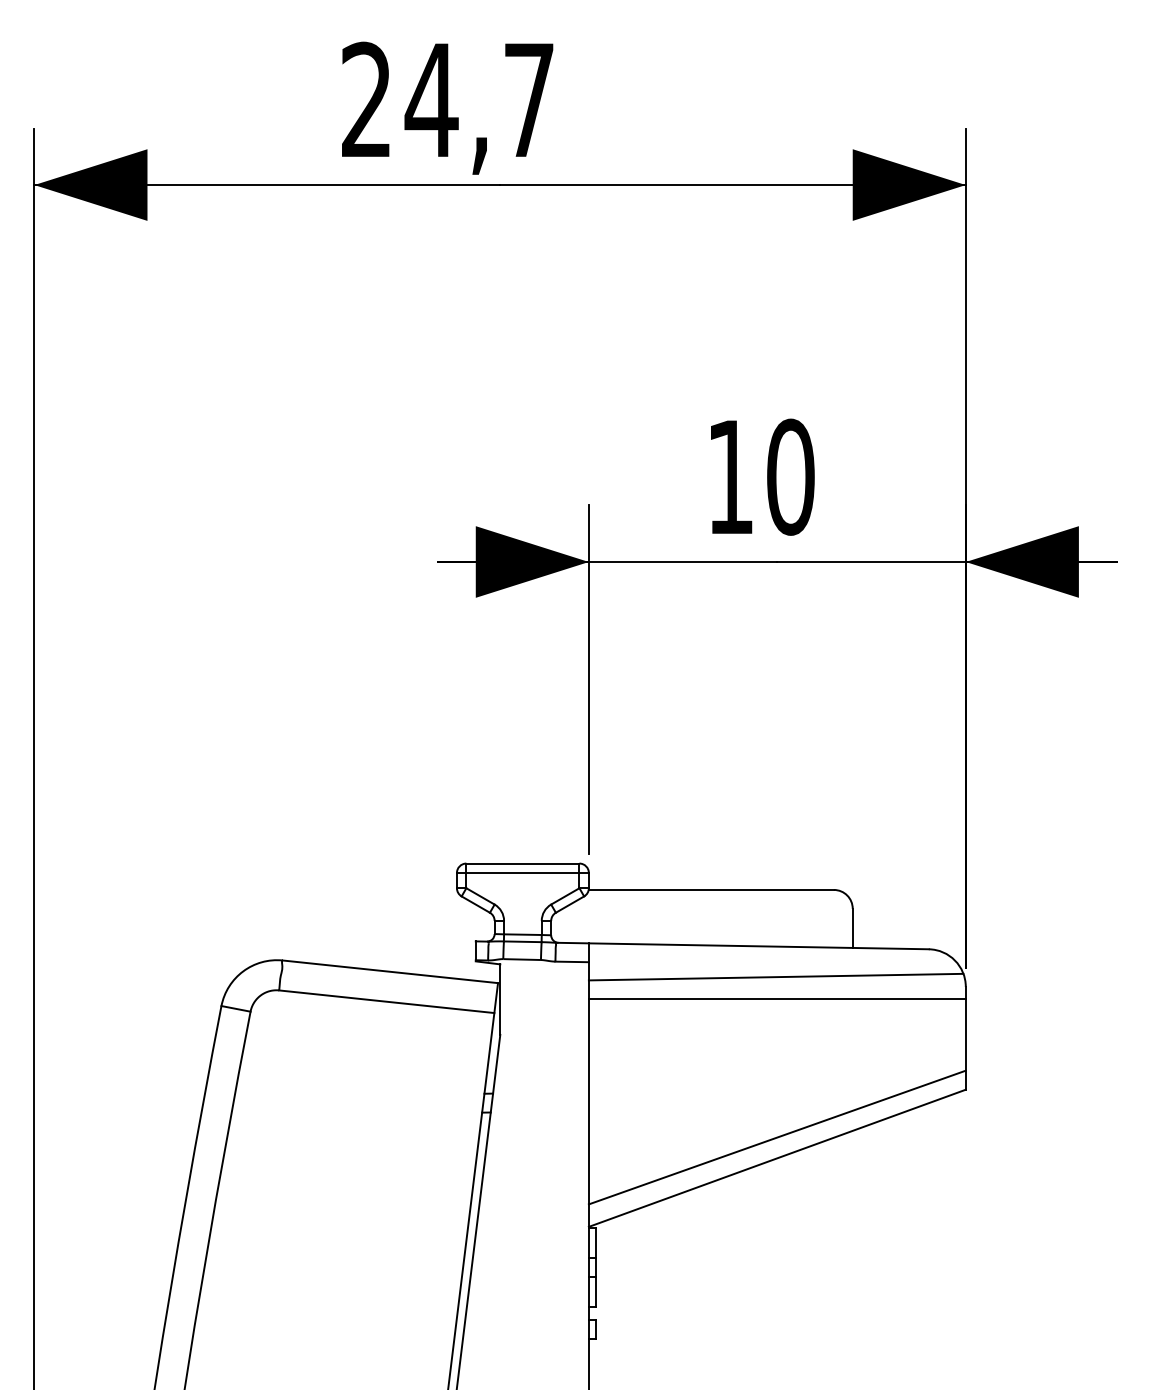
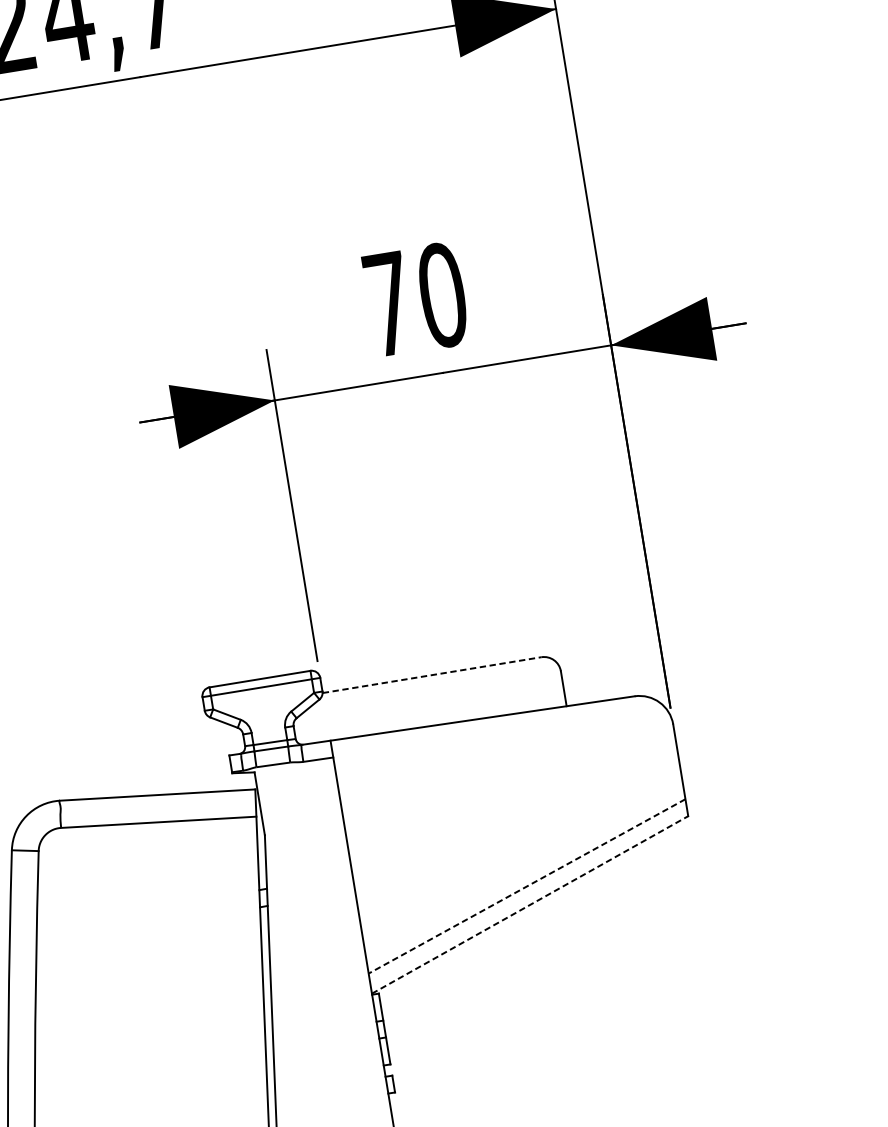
text: (730, 476) -> (388, 303), 10 -> 70
line: (711, 889) -> (432, 674), solid -> dashed
line: (775, 976) -> (501, 742), removed
line: (776, 999) -> (506, 763), removed
line: (777, 1137) -> (527, 886), solid -> dashed
line: (777, 1158) -> (530, 905), solid -> dashed

